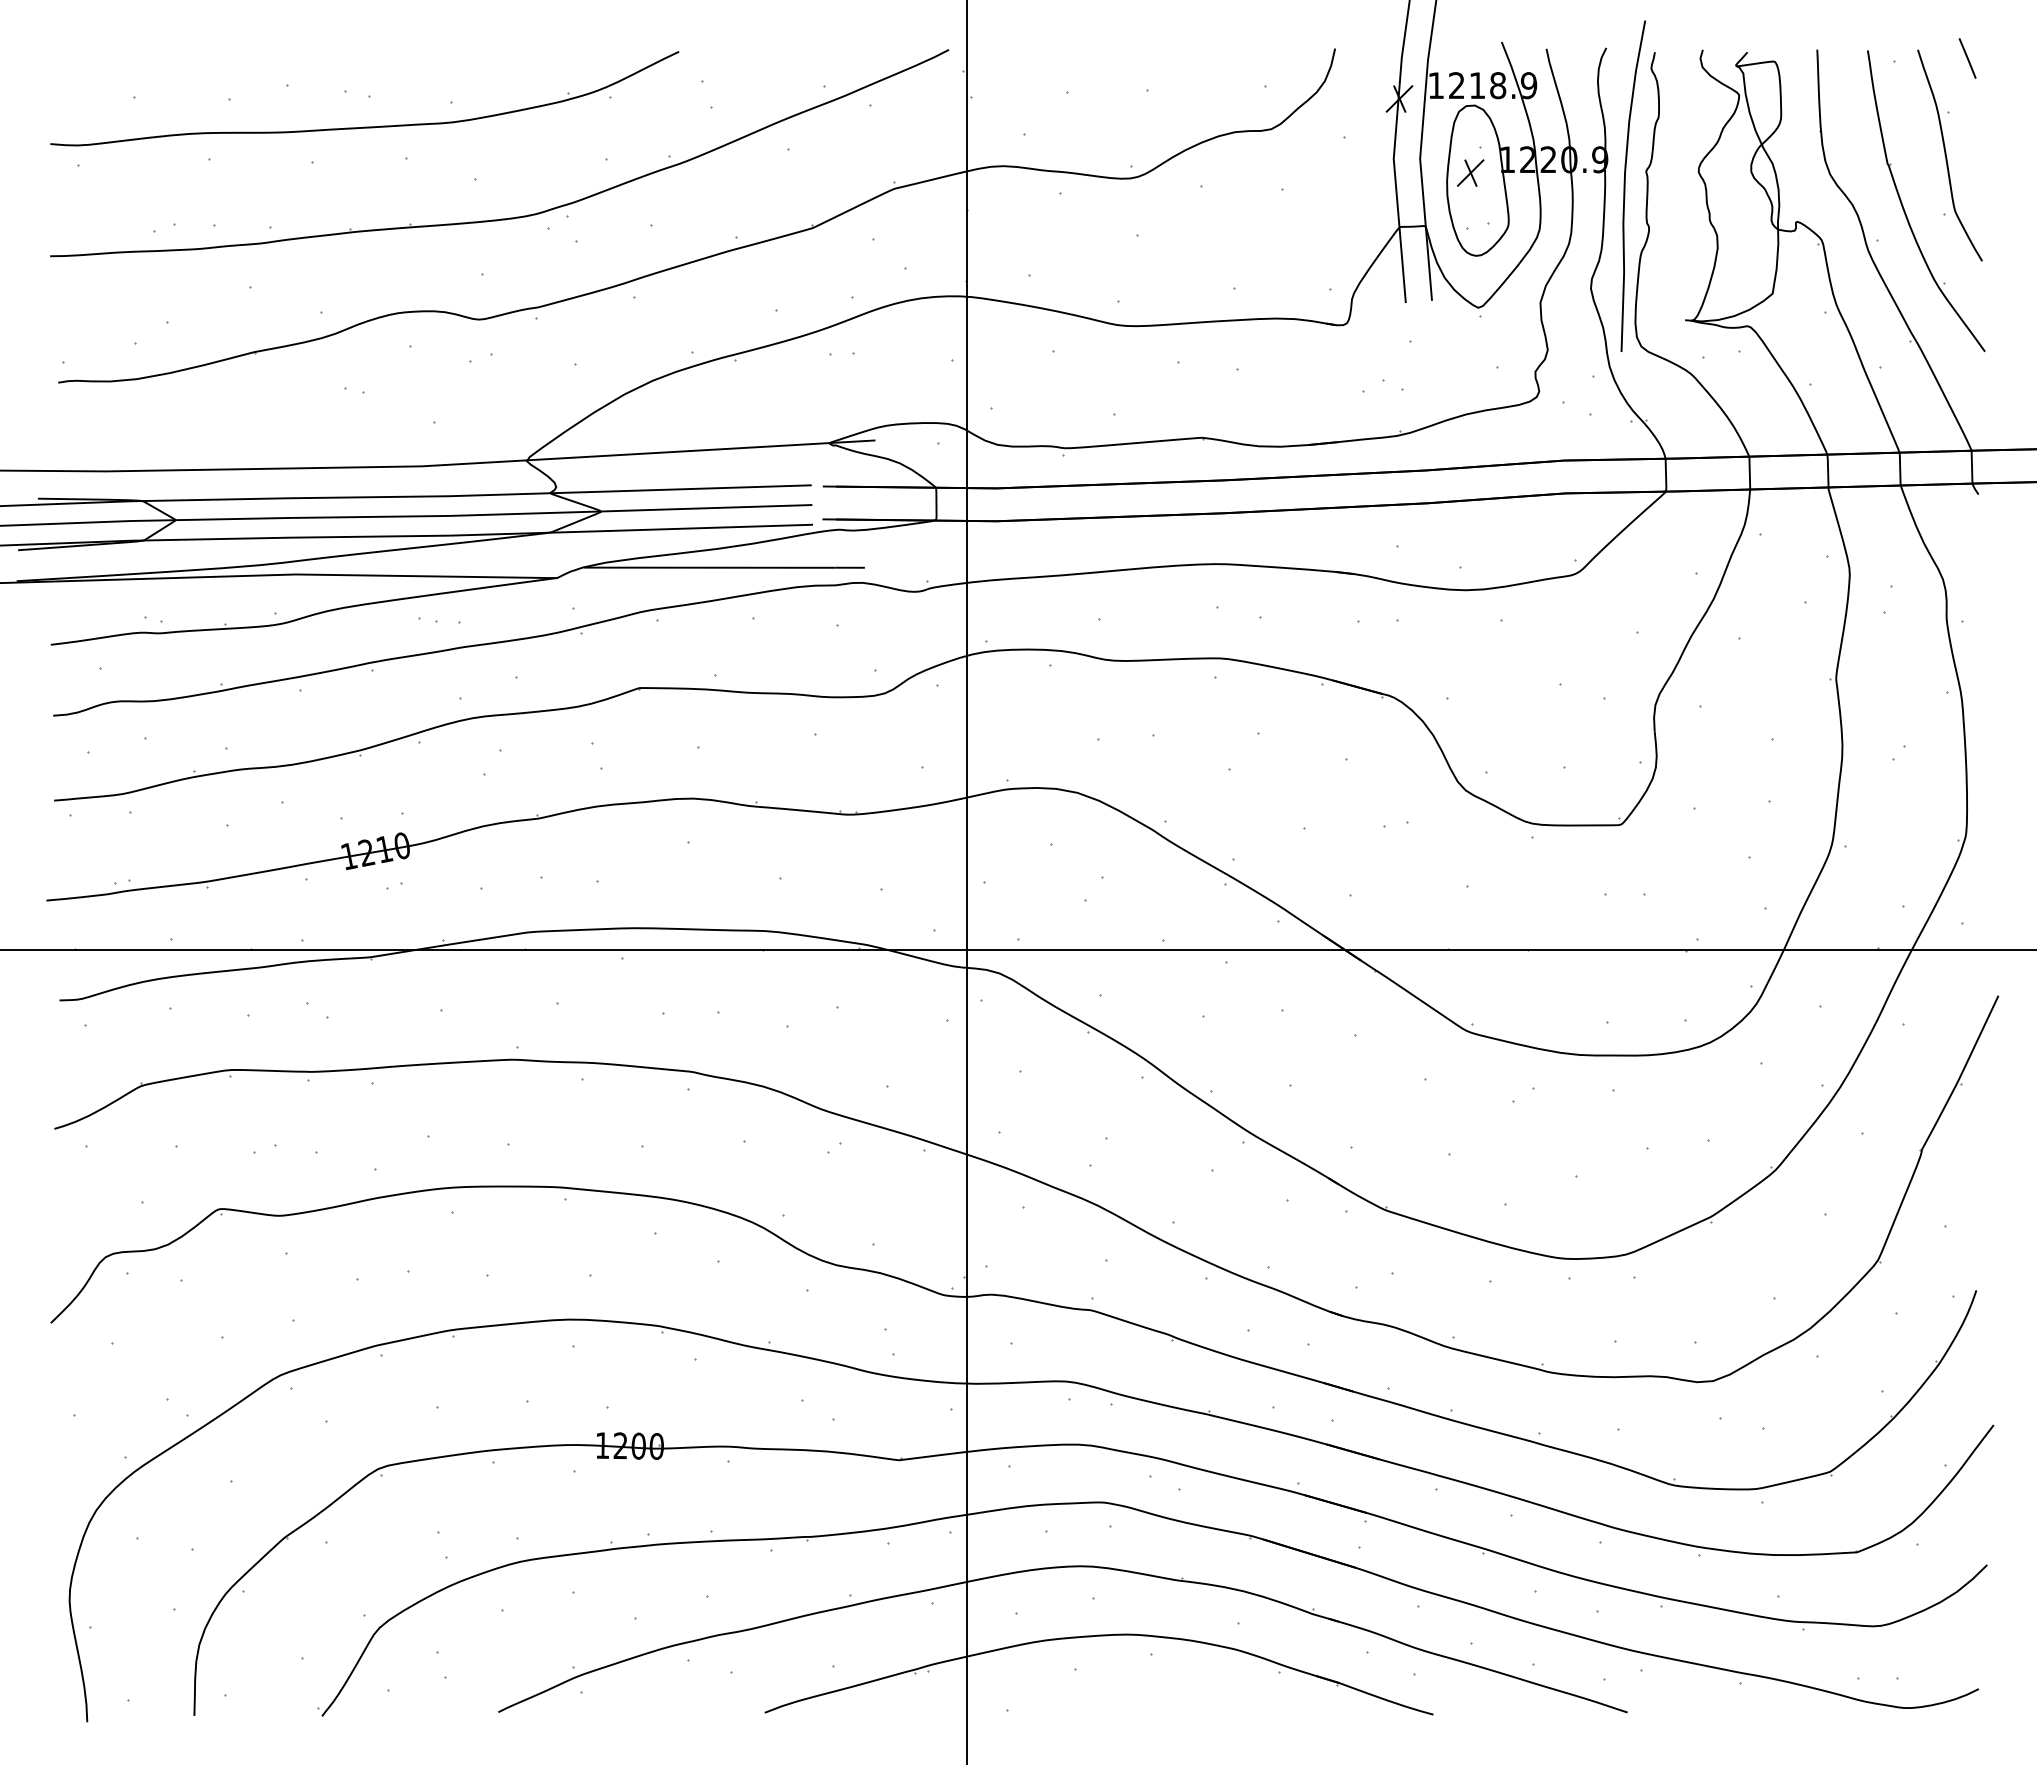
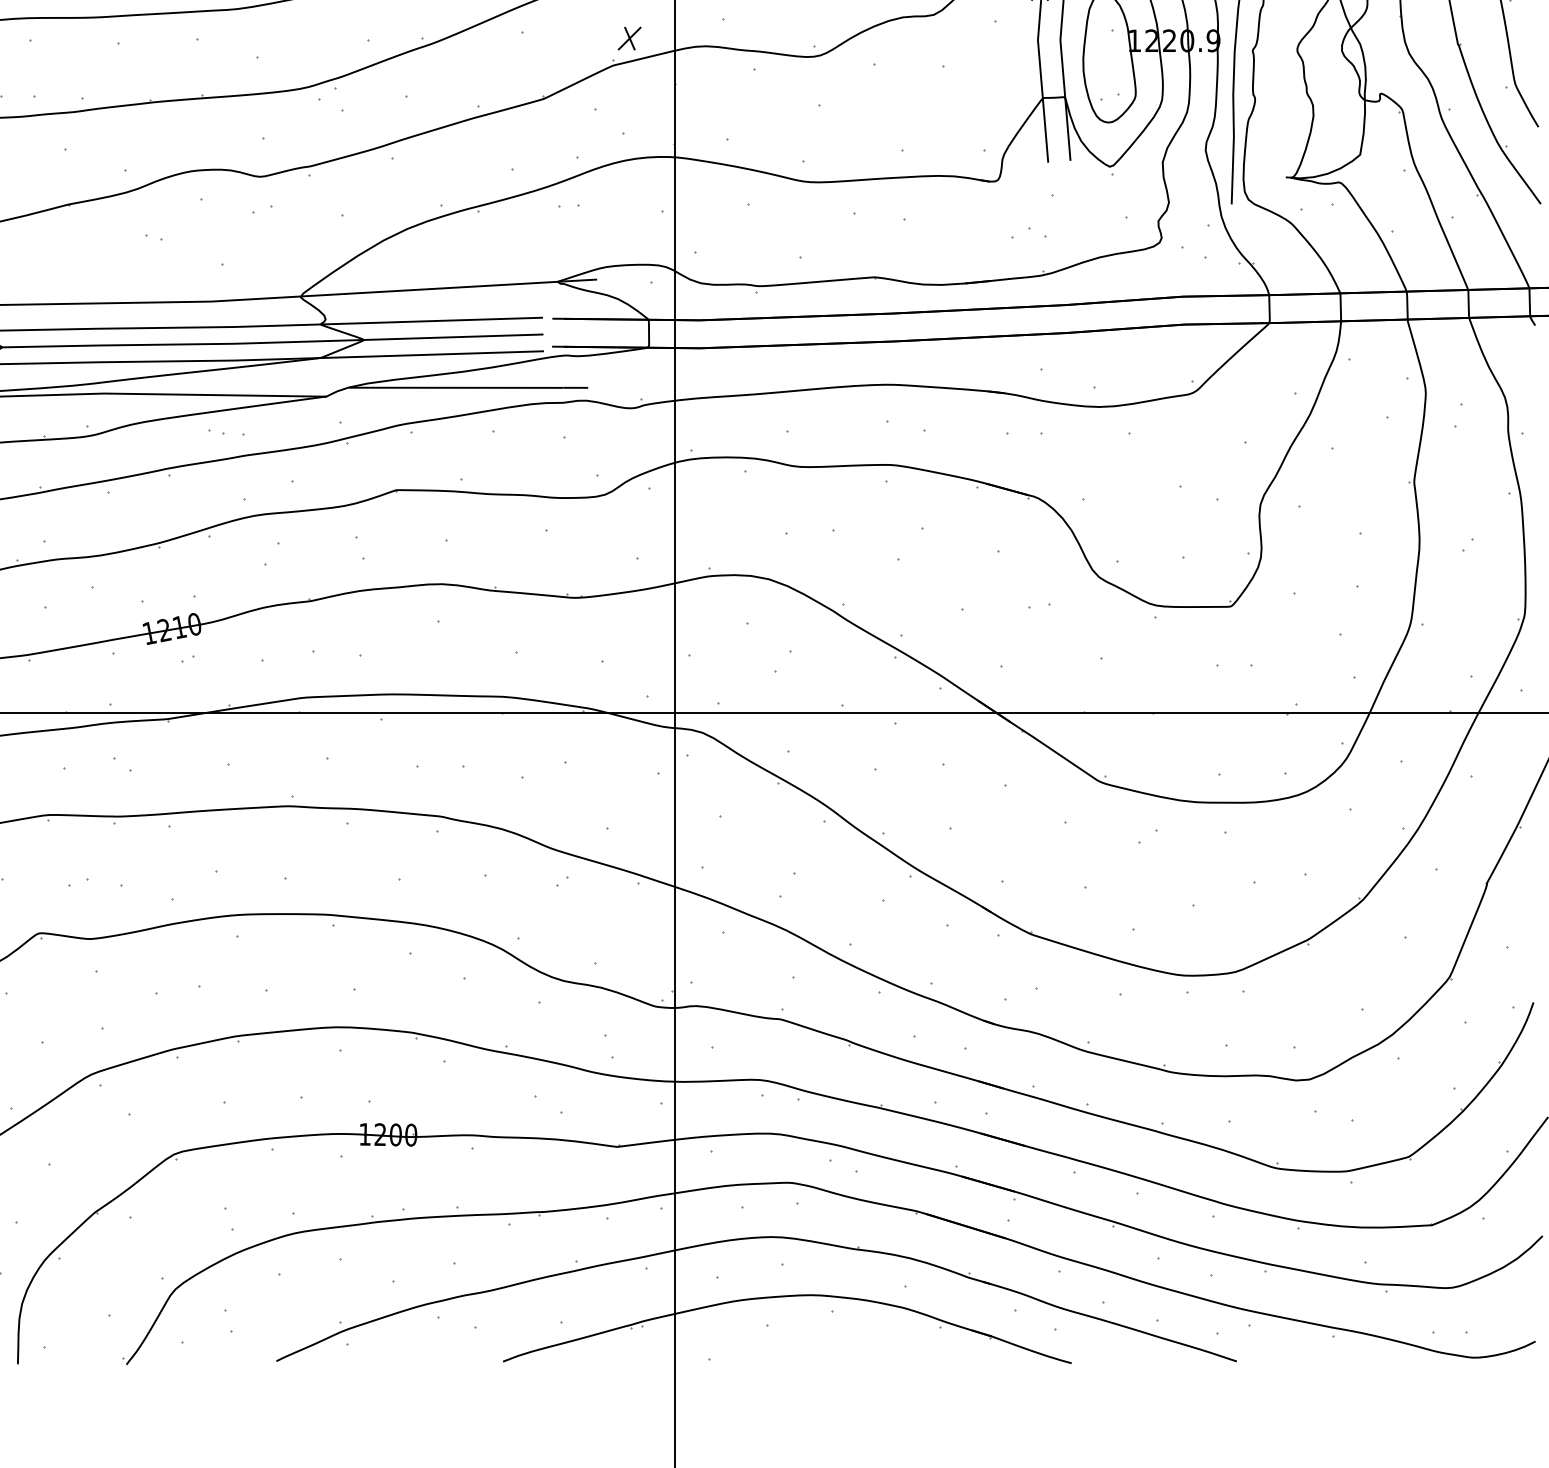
part: (1470, 172) -> (629, 38), moved

